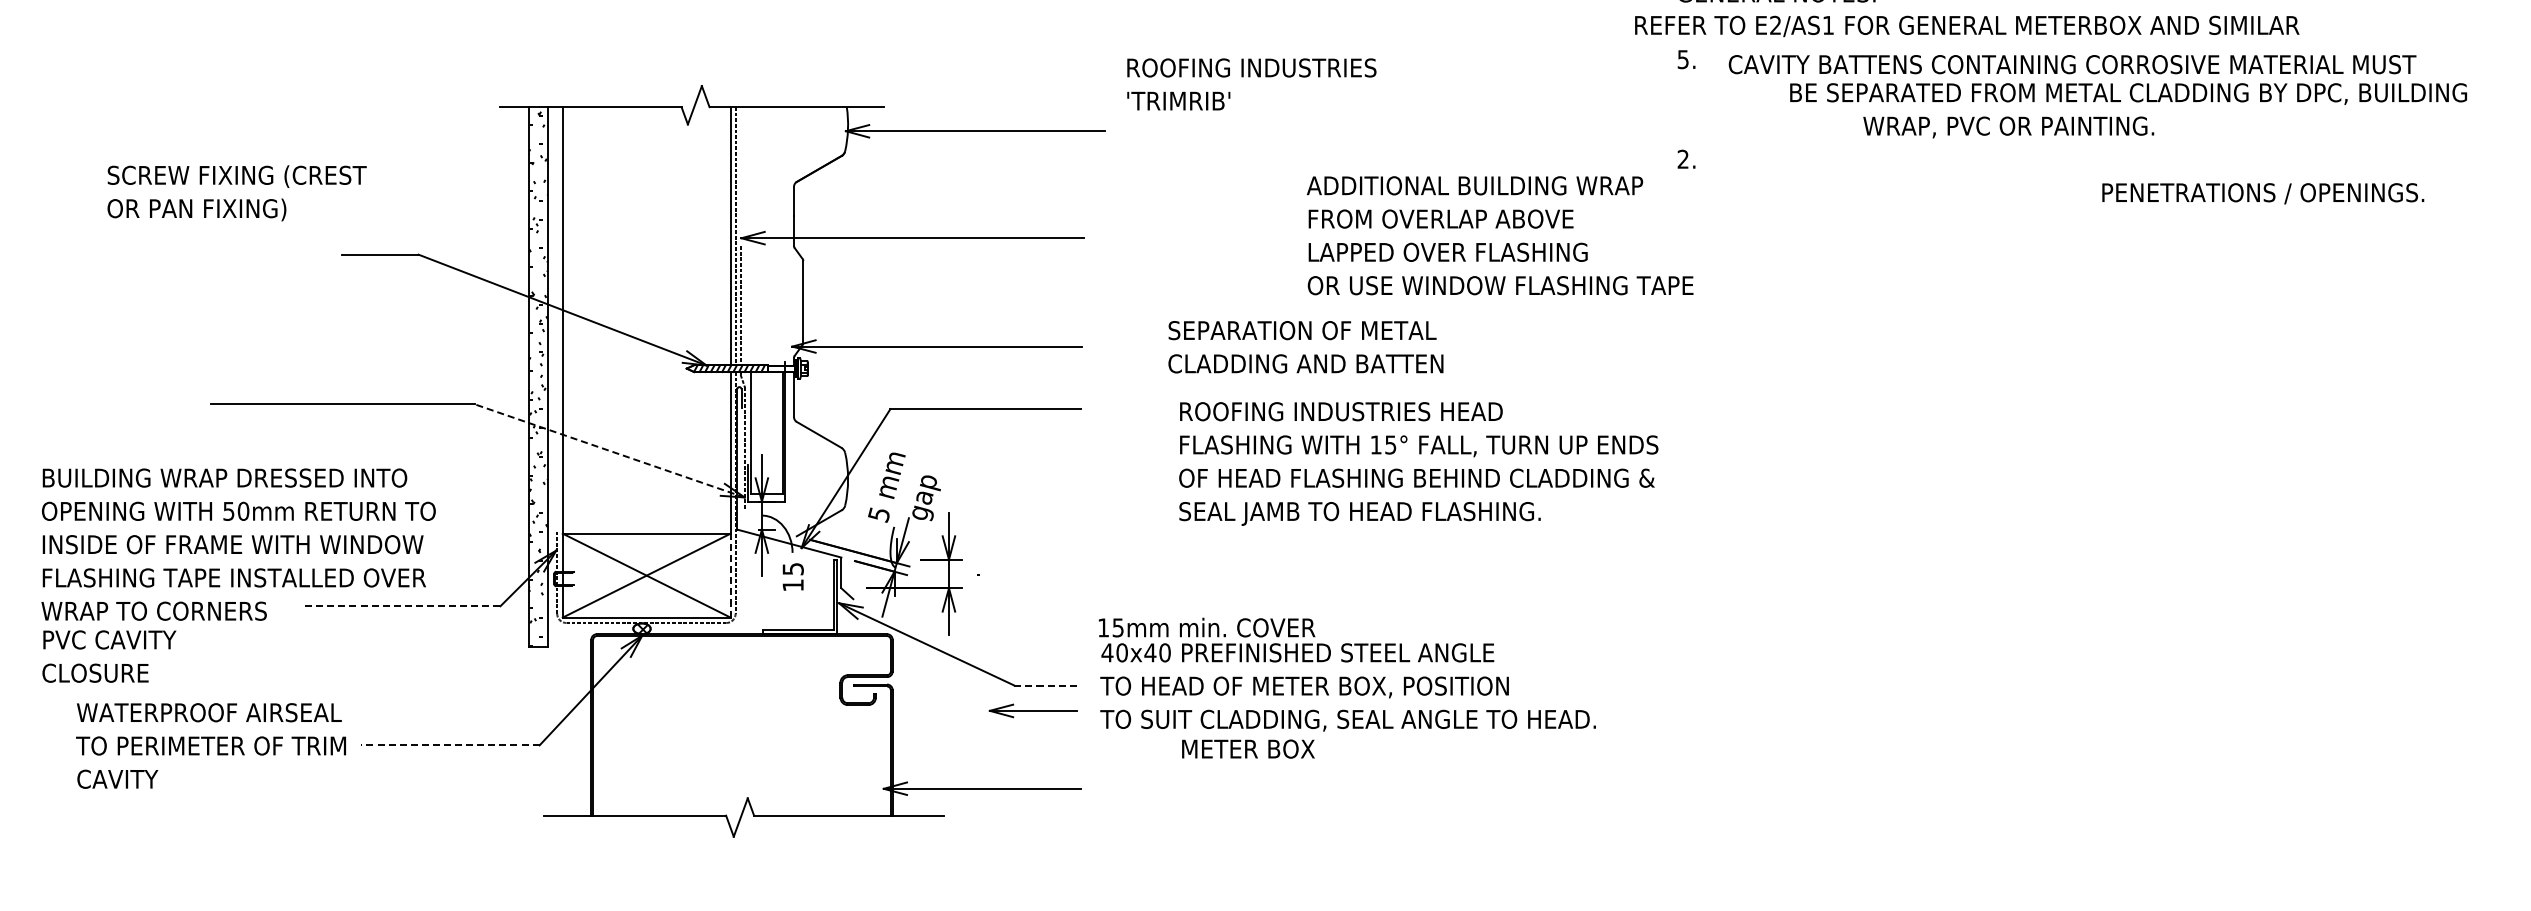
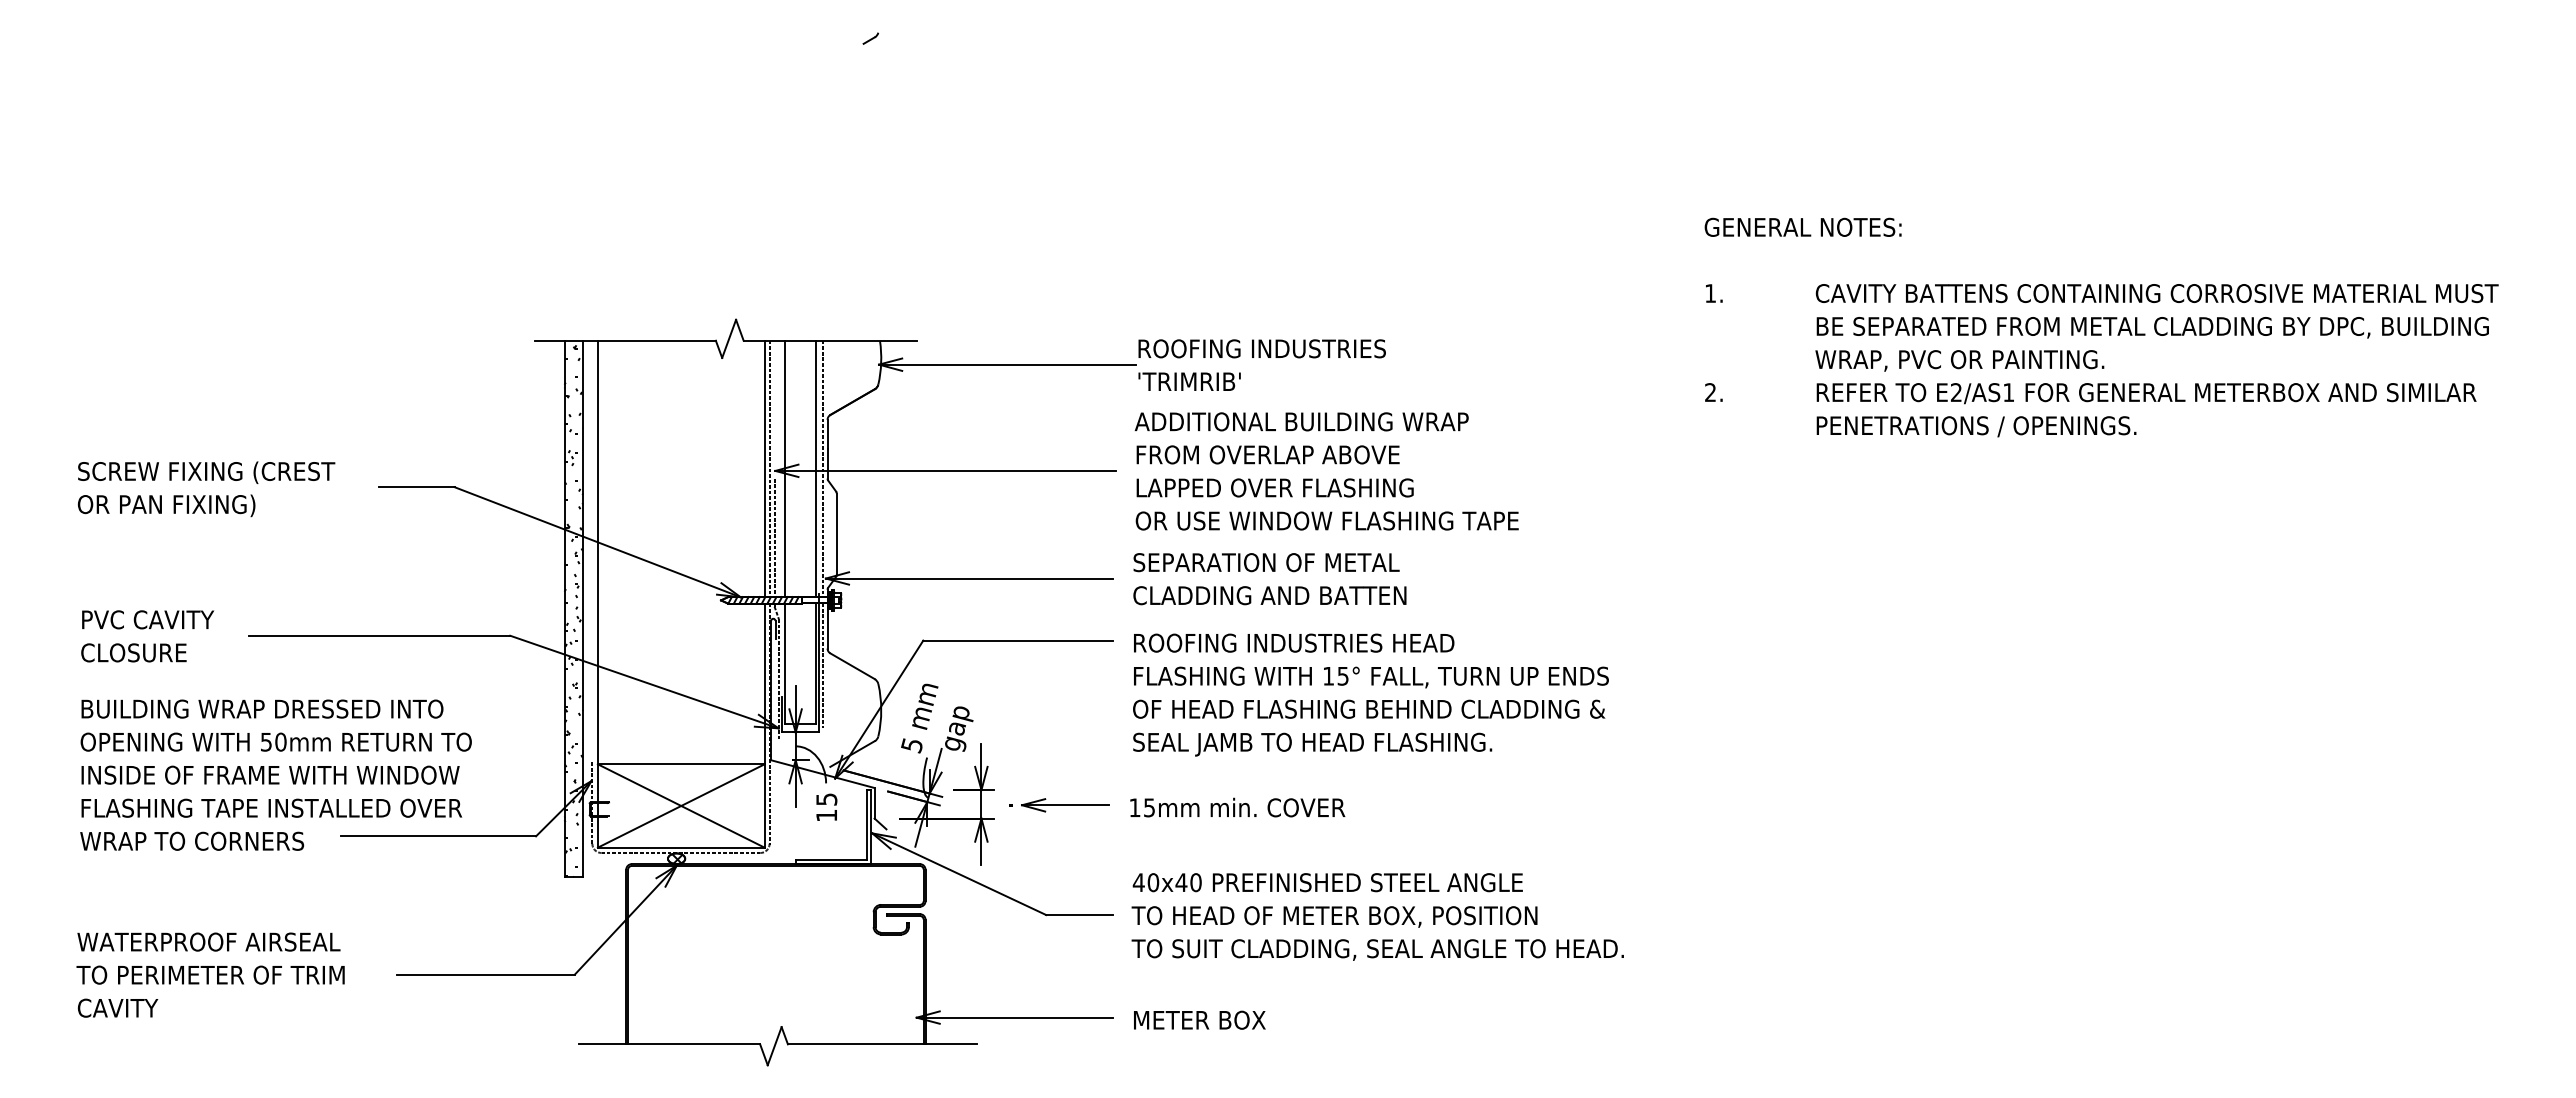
text: (1967, 26) -> (2146, 393), moved
text: (1683, 59) -> (1710, 293), 5. -> 1.
text: (2071, 64) -> (2156, 293), moved
text: (1251, 83) -> (1261, 364), moved
text: (2008, 127) -> (1959, 360), moved
text: (237, 193) -> (206, 489), moved
text: (2263, 193) -> (1976, 426), moved
line: (750, 235) -> (784, 468), added
line: (782, 235) -> (816, 468), added
line: (788, 235) -> (822, 468), added
text: (1499, 235) -> (1326, 471), moved
text: (1305, 347) -> (1269, 579), moved
line: (788, 434) -> (822, 665), added
line: (609, 451) -> (644, 682), dashed -> solid
text: (1418, 463) -> (1370, 694), moved
line: (730, 575) -> (764, 805), dashed -> solid
line: (402, 606) -> (438, 836), dashed -> solid
text: (1206, 627) -> (1237, 807), moved
text: (109, 656) -> (147, 636), moved
line: (1048, 685) -> (1080, 915), dashed -> solid
part: (1033, 711) -> (1065, 805), moved
text: (210, 745) -> (210, 974), moved
line: (450, 745) -> (486, 974), dashed -> solid
text: (1248, 748) -> (1199, 1019), moved

